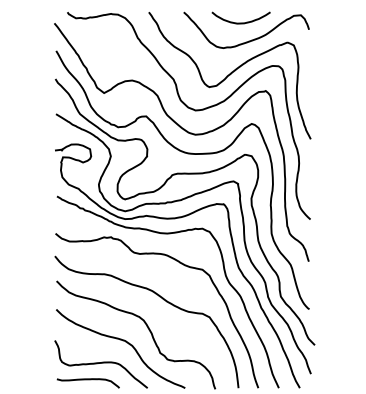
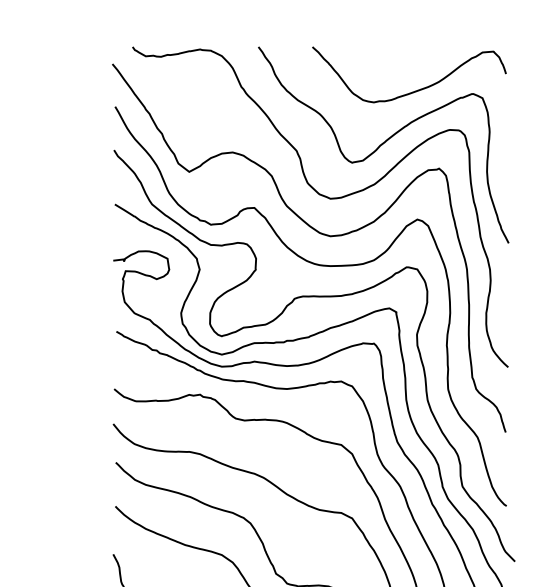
curve: (240, 22) -> (400, 62), removed

